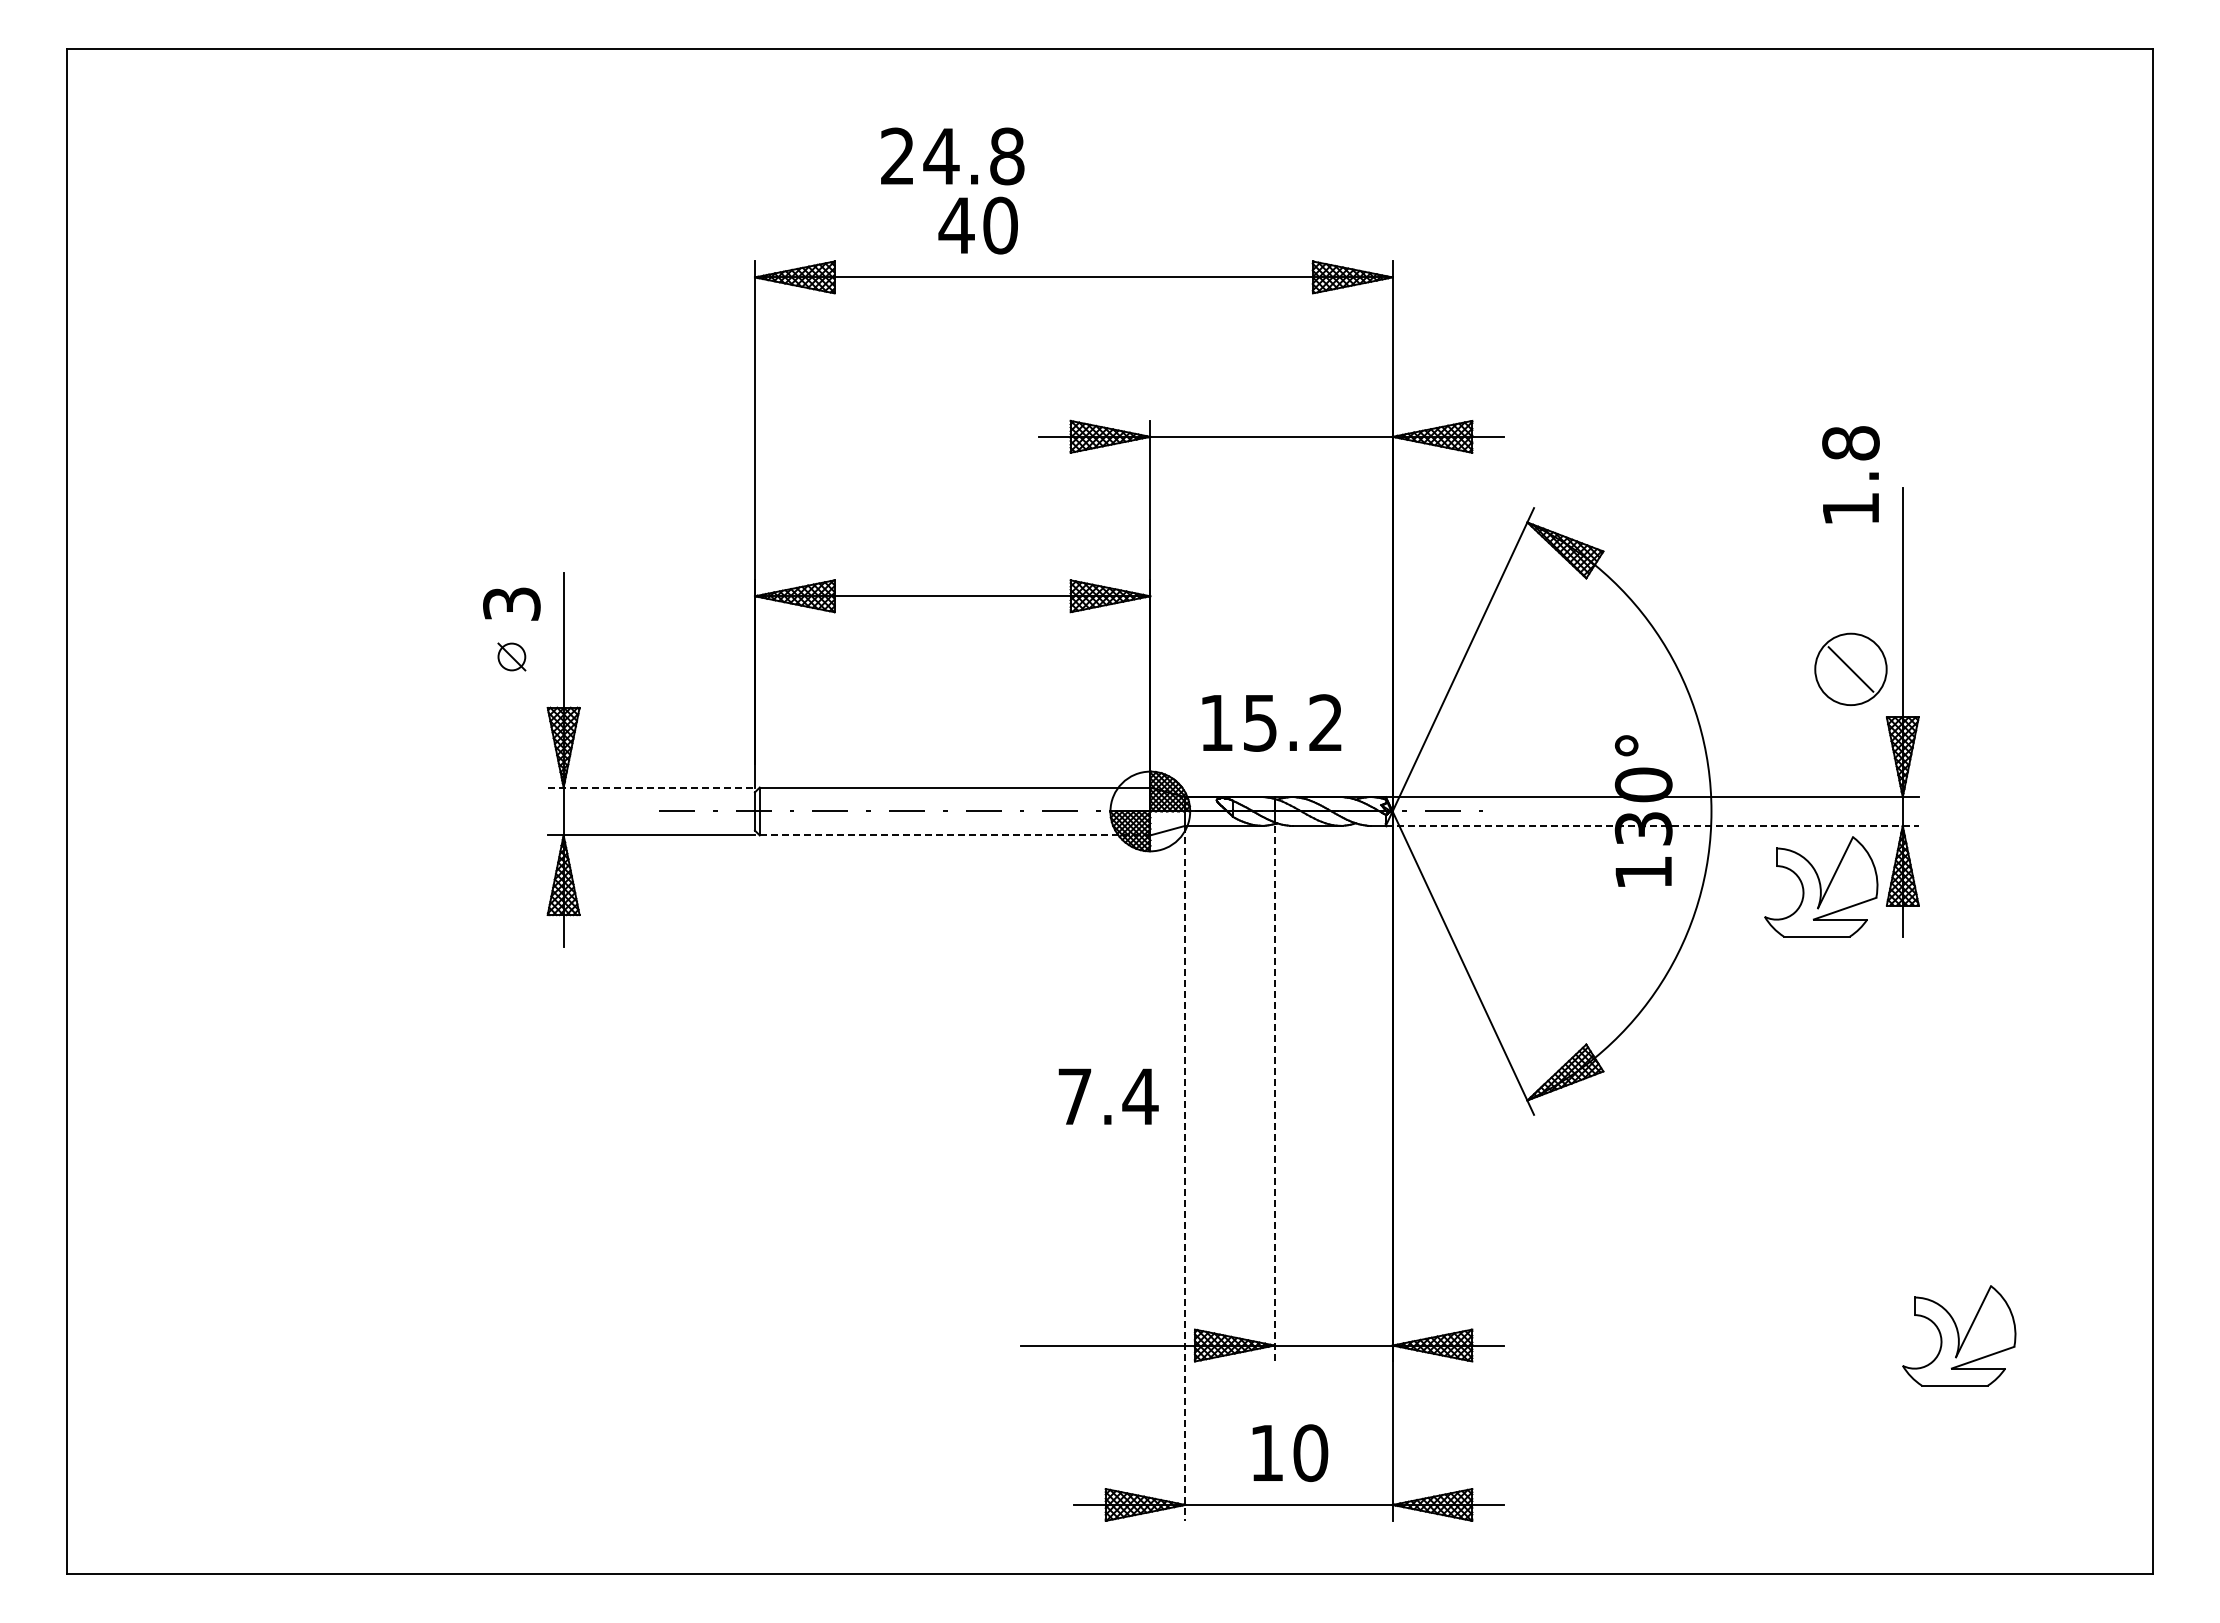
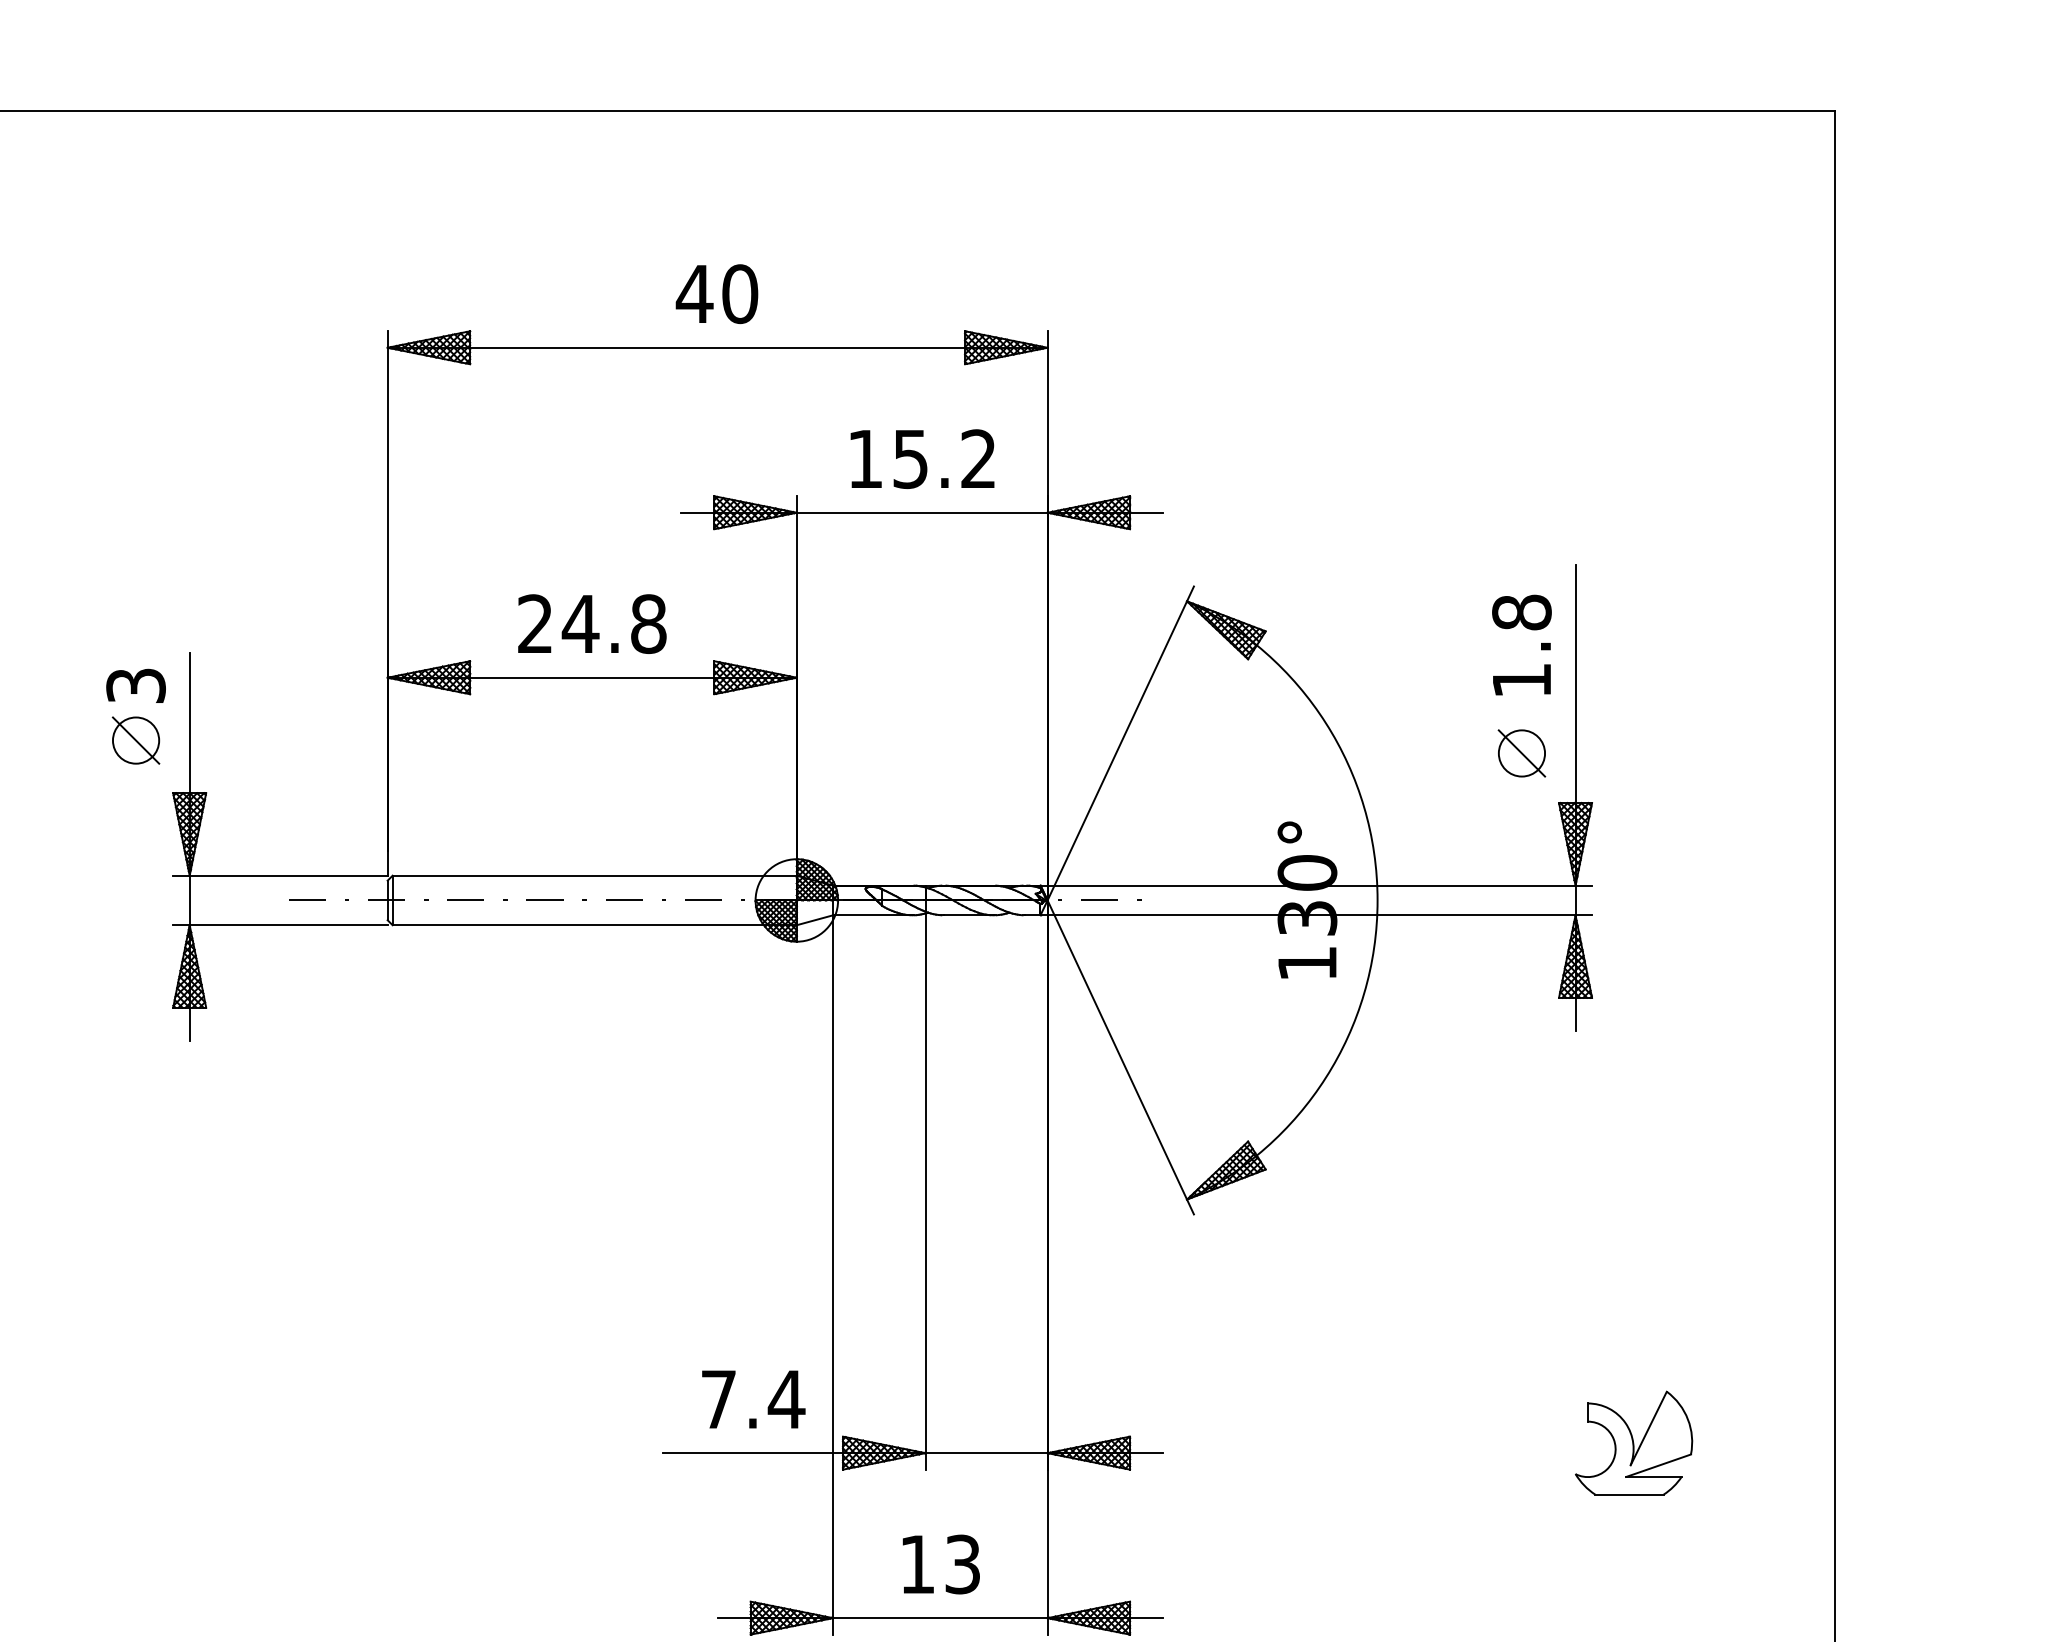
text: (952, 156) -> (592, 624), moved
text: (977, 225) -> (716, 294), moved
text: (1850, 474) -> (1521, 644), moved
part: (511, 656) -> (135, 740), size x1.67
circle: (1850, 669) -> (1521, 753), size x0.62
text: (1271, 722) -> (922, 458), moved
line: (651, 787) -> (280, 875), dashed -> solid
line: (1652, 825) -> (1316, 914), dashed -> solid
line: (955, 835) -> (595, 925), dashed -> solid
part: (1821, 886) -> (1491, 978), removed
line: (1274, 1093) -> (925, 1192), dashed -> solid
text: (1108, 1096) -> (753, 1399), moved
line: (1185, 1173) -> (833, 1275), dashed -> solid
text: (1310, 1453) -> (962, 1564), 10 -> 13

